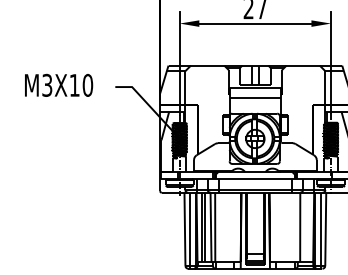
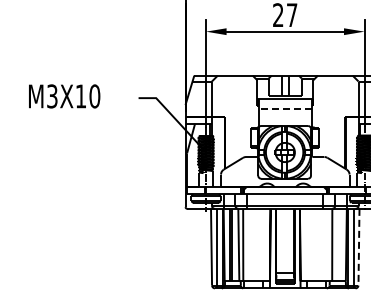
text: (58, 85) -> (64, 96), moved
line: (254, 97) -> (284, 109), solid -> dashed
line: (325, 229) -> (358, 247), solid -> dashed

